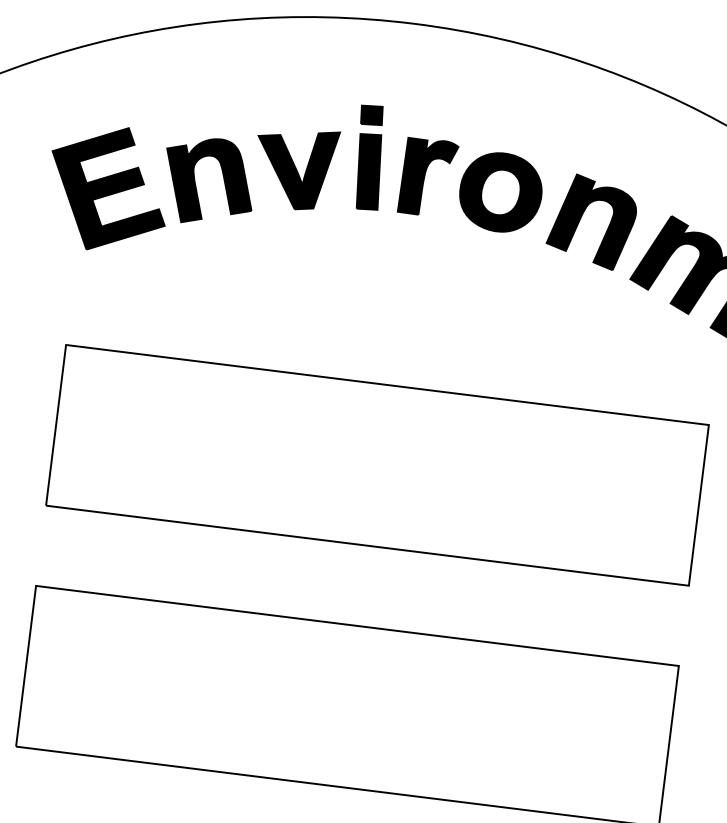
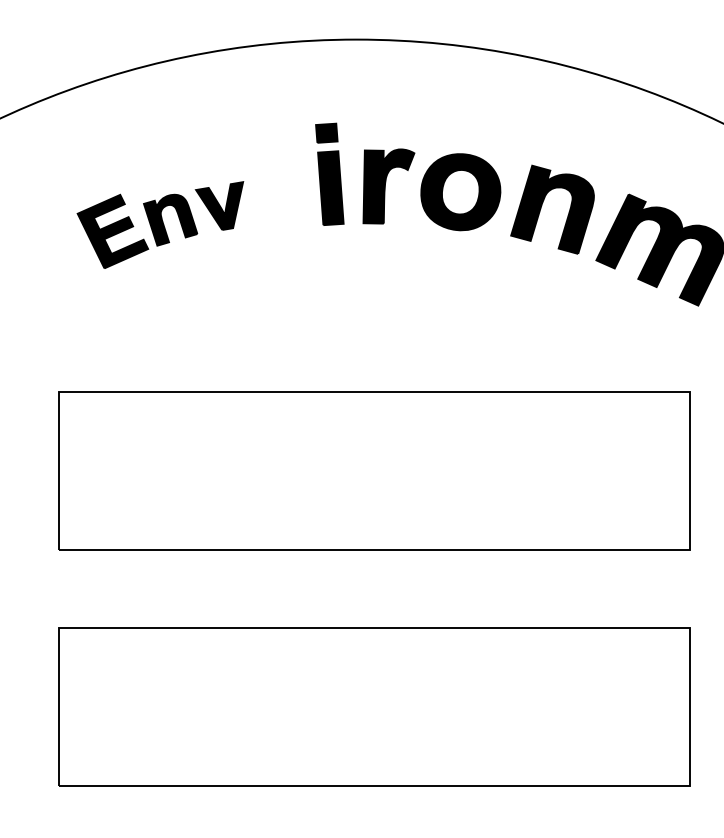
part: (190, 187) -> (160, 224), size x0.6

